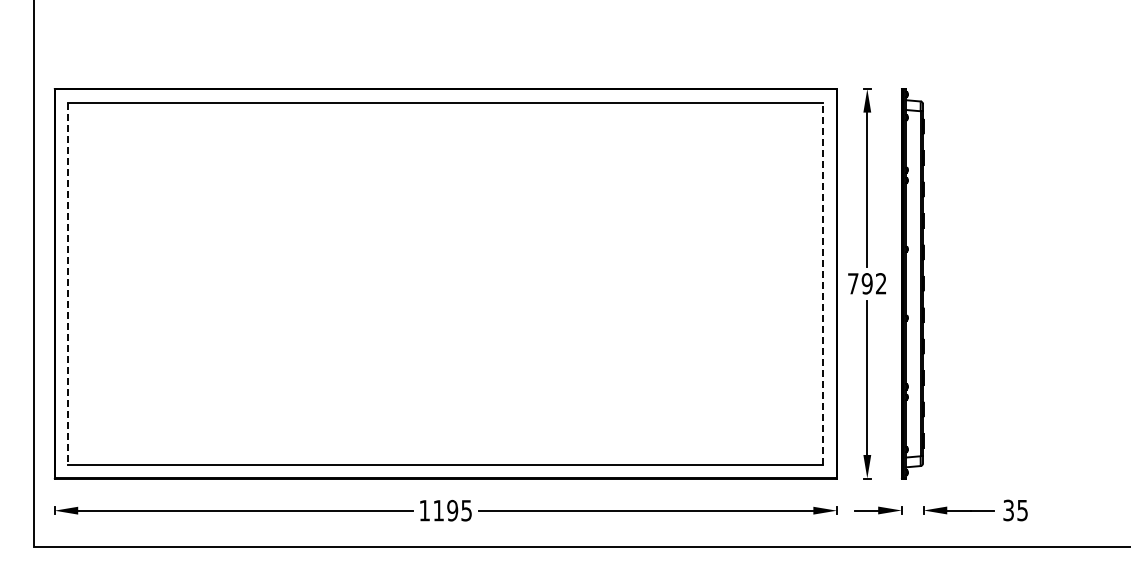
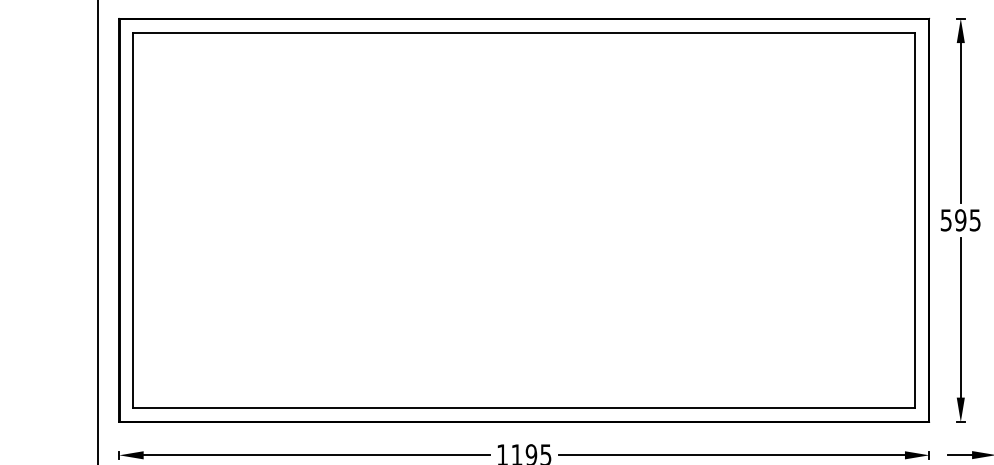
line: (823, 283) -> (915, 220), dashed -> solid
text: (867, 283) -> (961, 220), 792 -> 595
line: (68, 284) -> (133, 221), dashed -> solid

